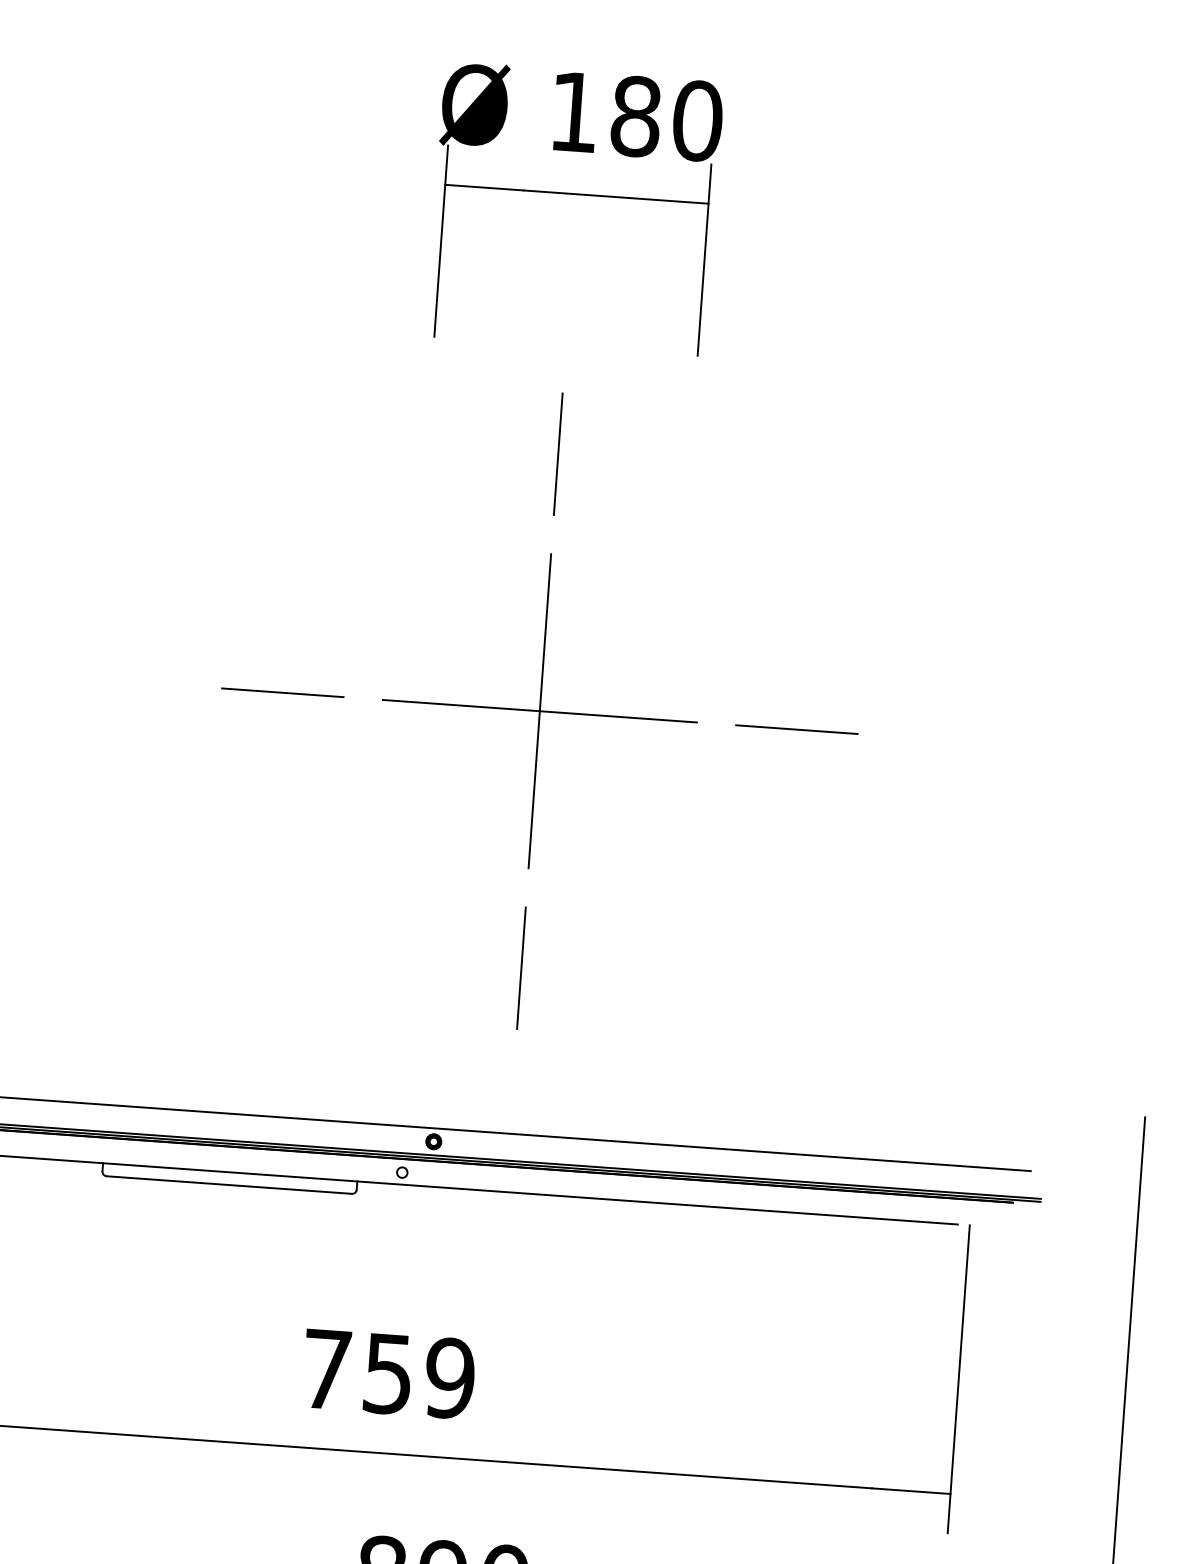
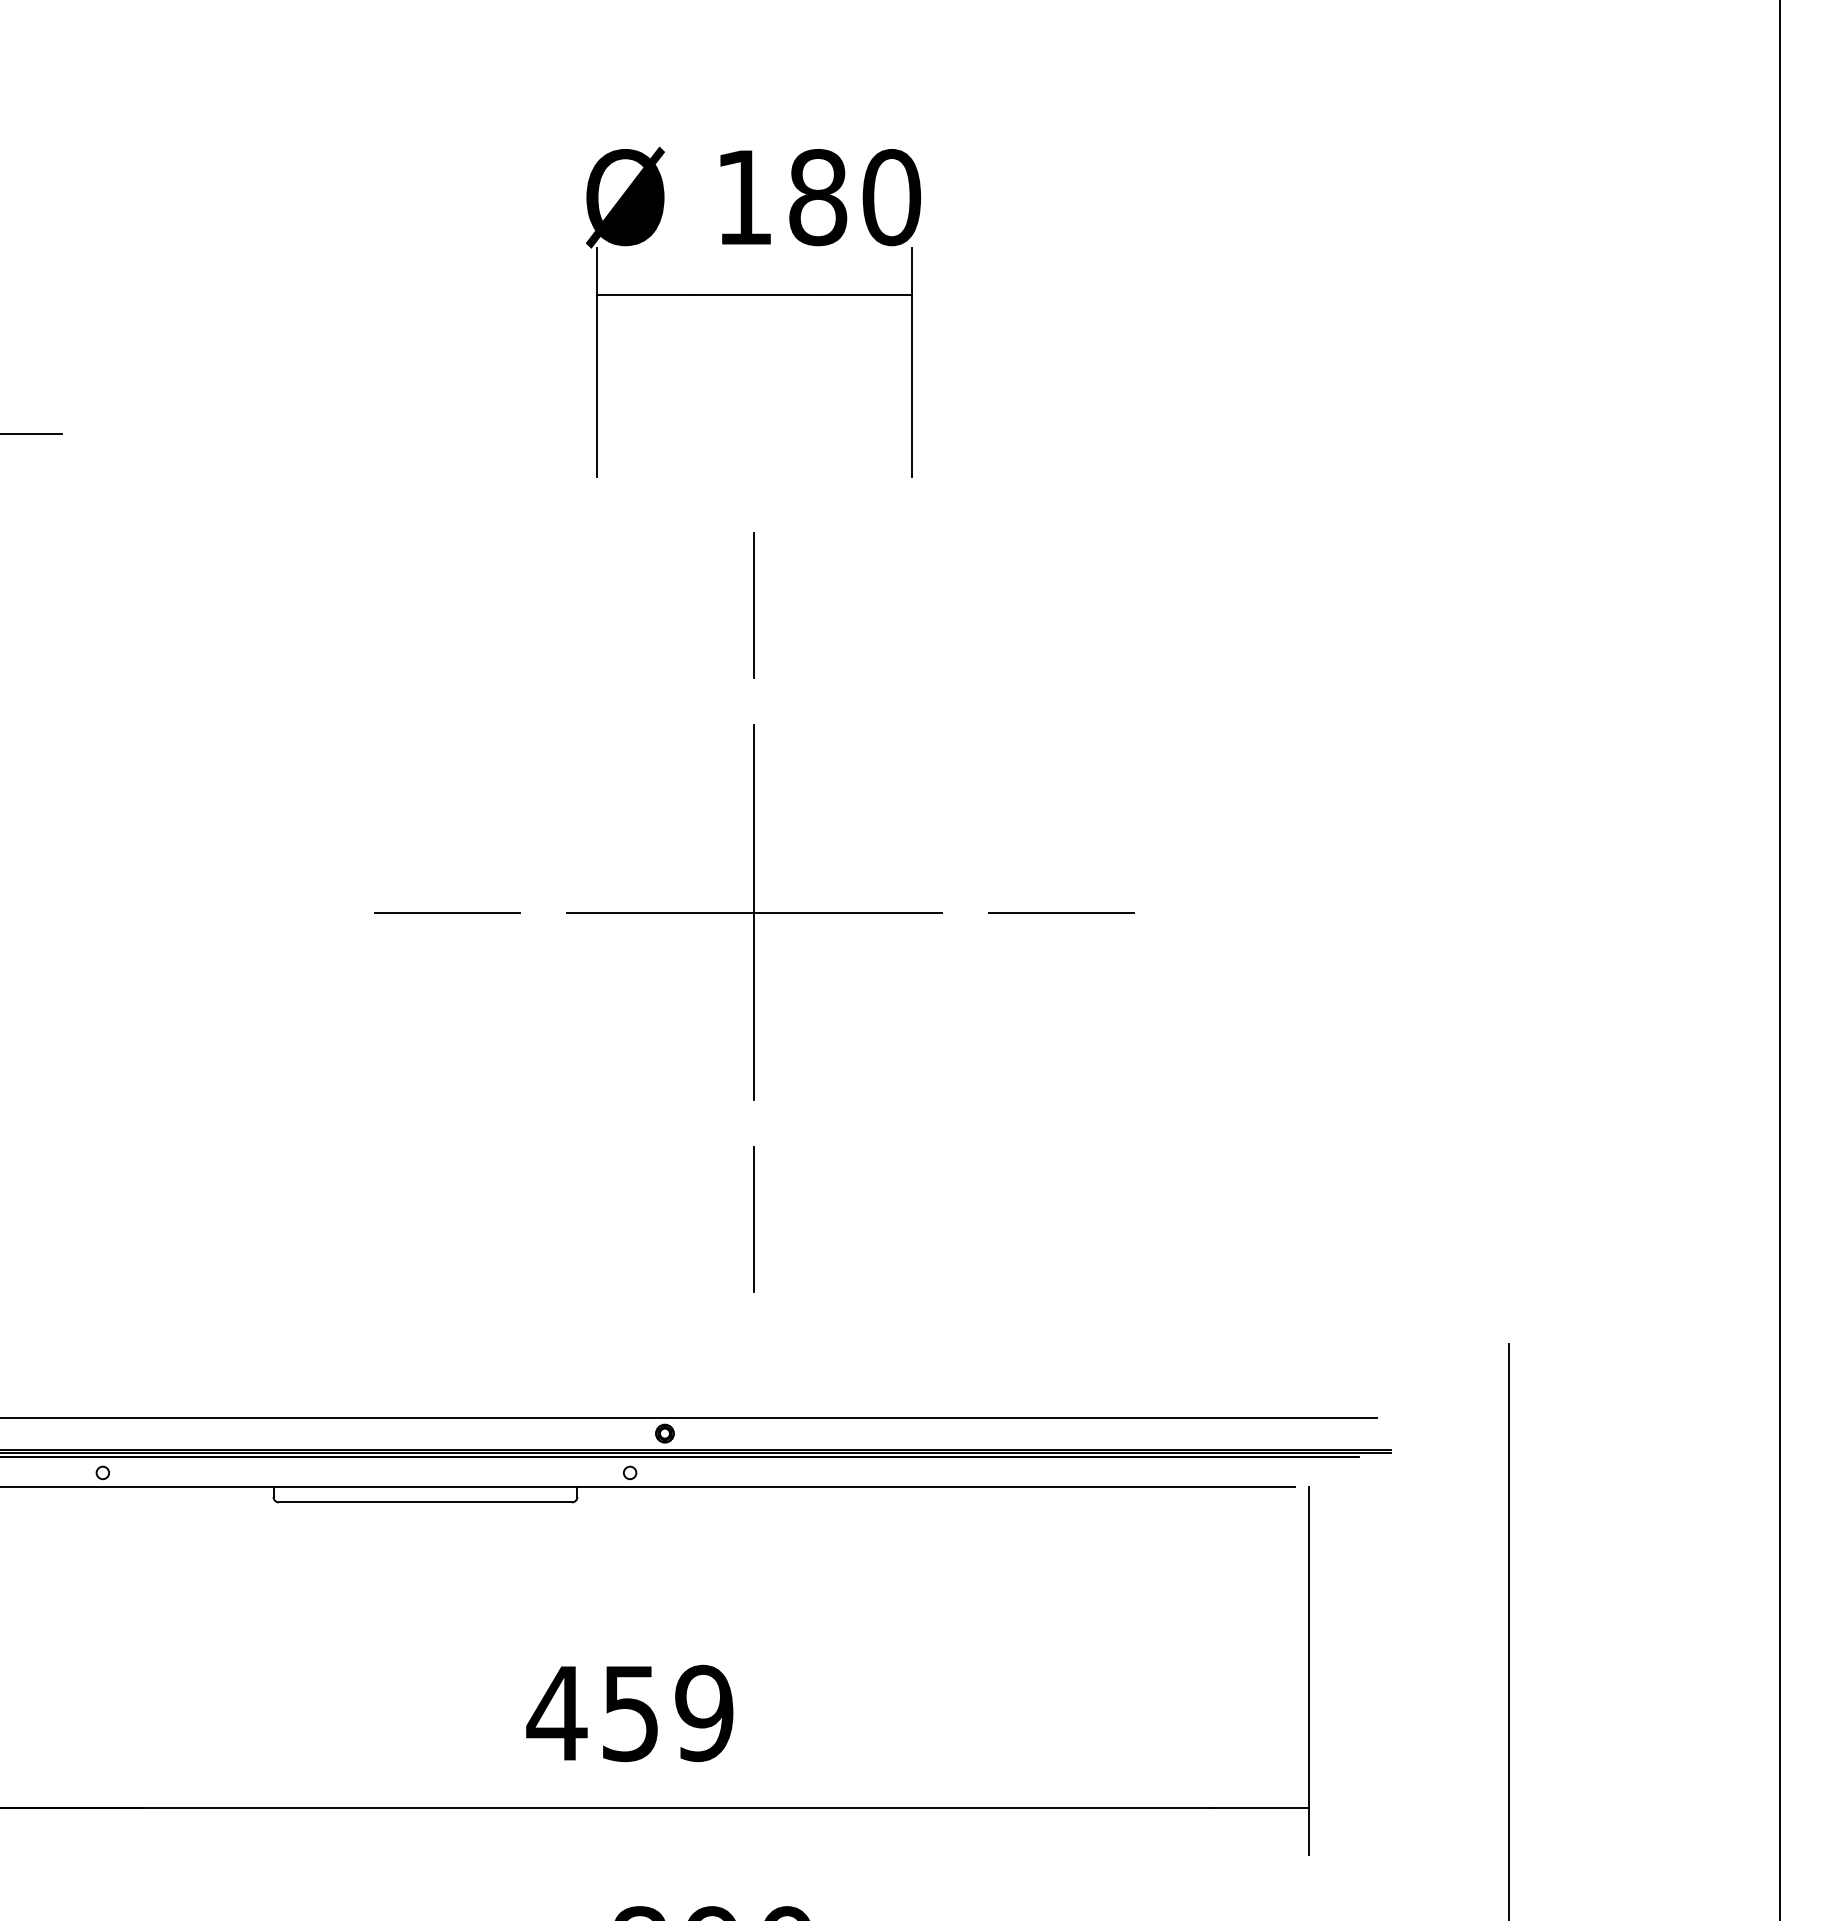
text: (326, 1369) -> (556, 1713), 759 -> 459

